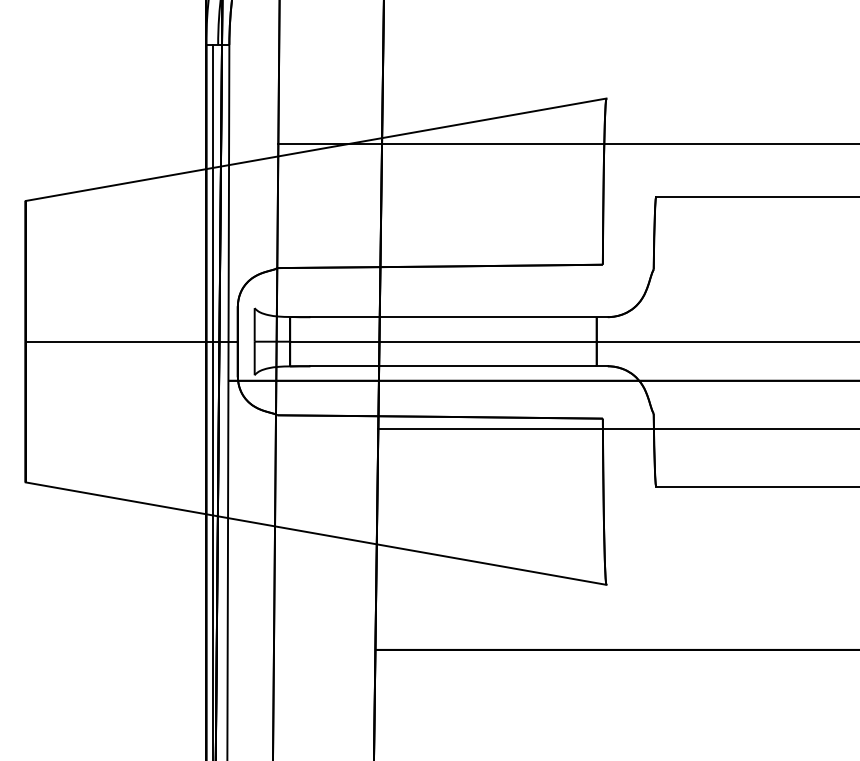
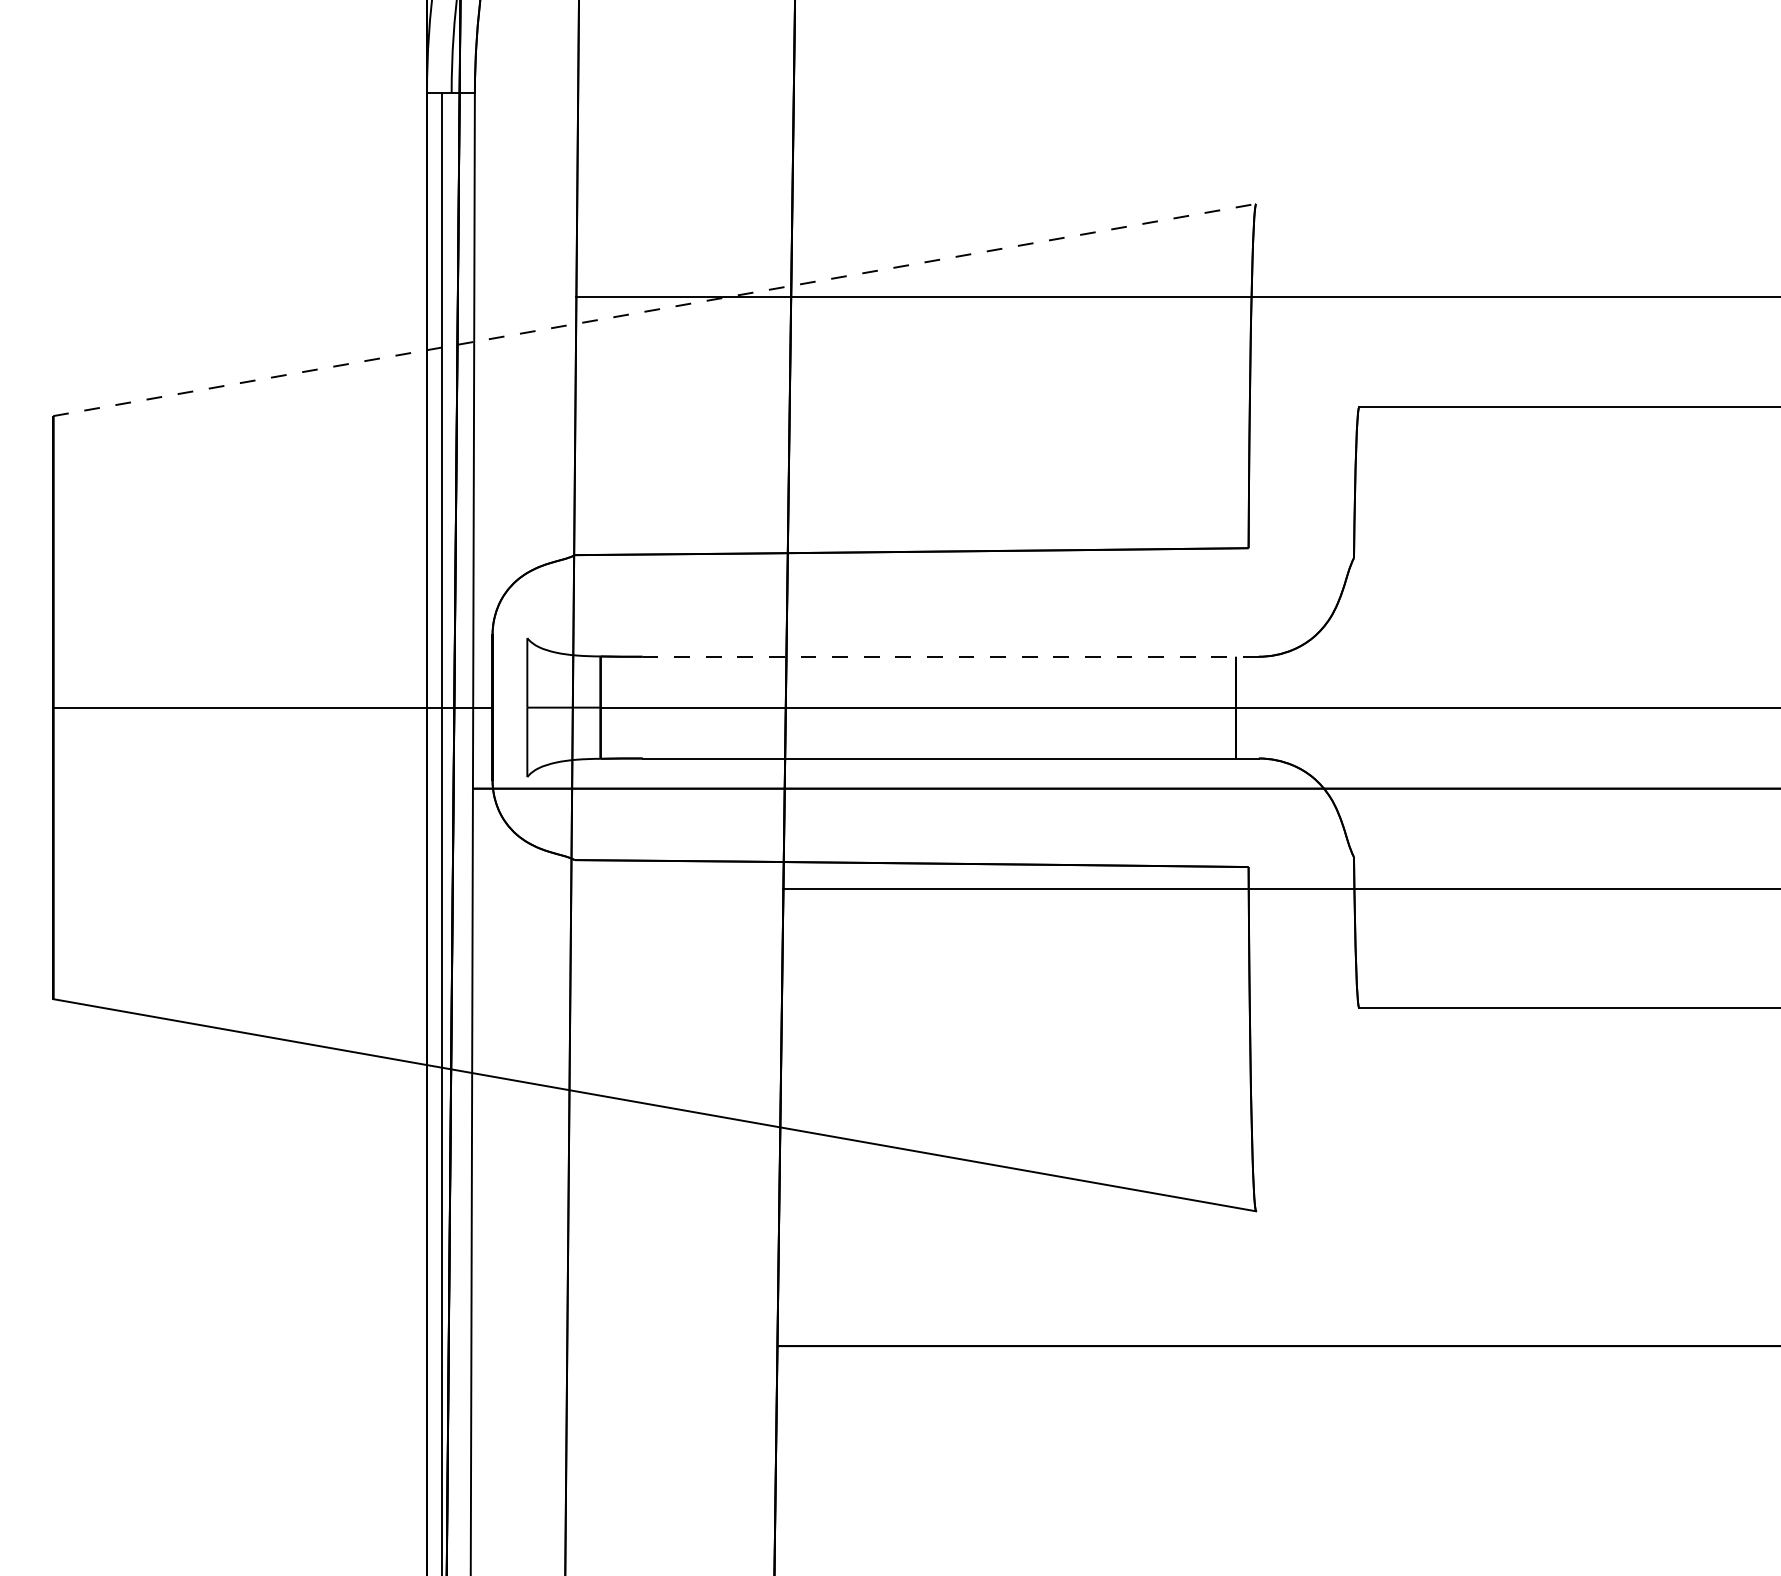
line: (316, 149) -> (655, 309), solid -> dashed
line: (459, 317) -> (951, 657), solid -> dashed

